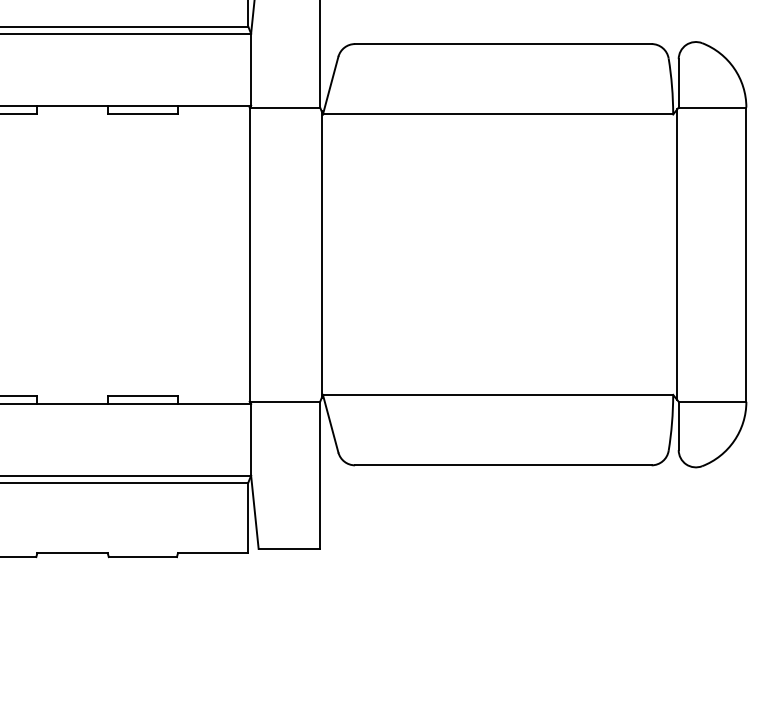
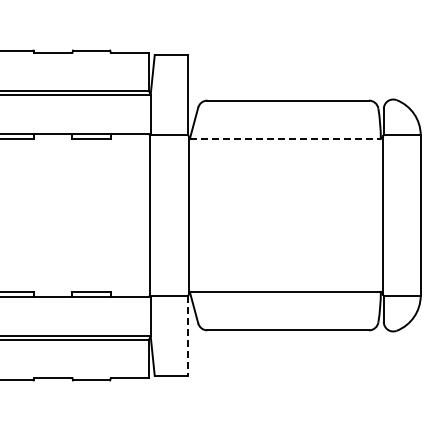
line: (498, 115) -> (285, 139), solid -> dashed
line: (320, 476) -> (188, 336), solid -> dashed

